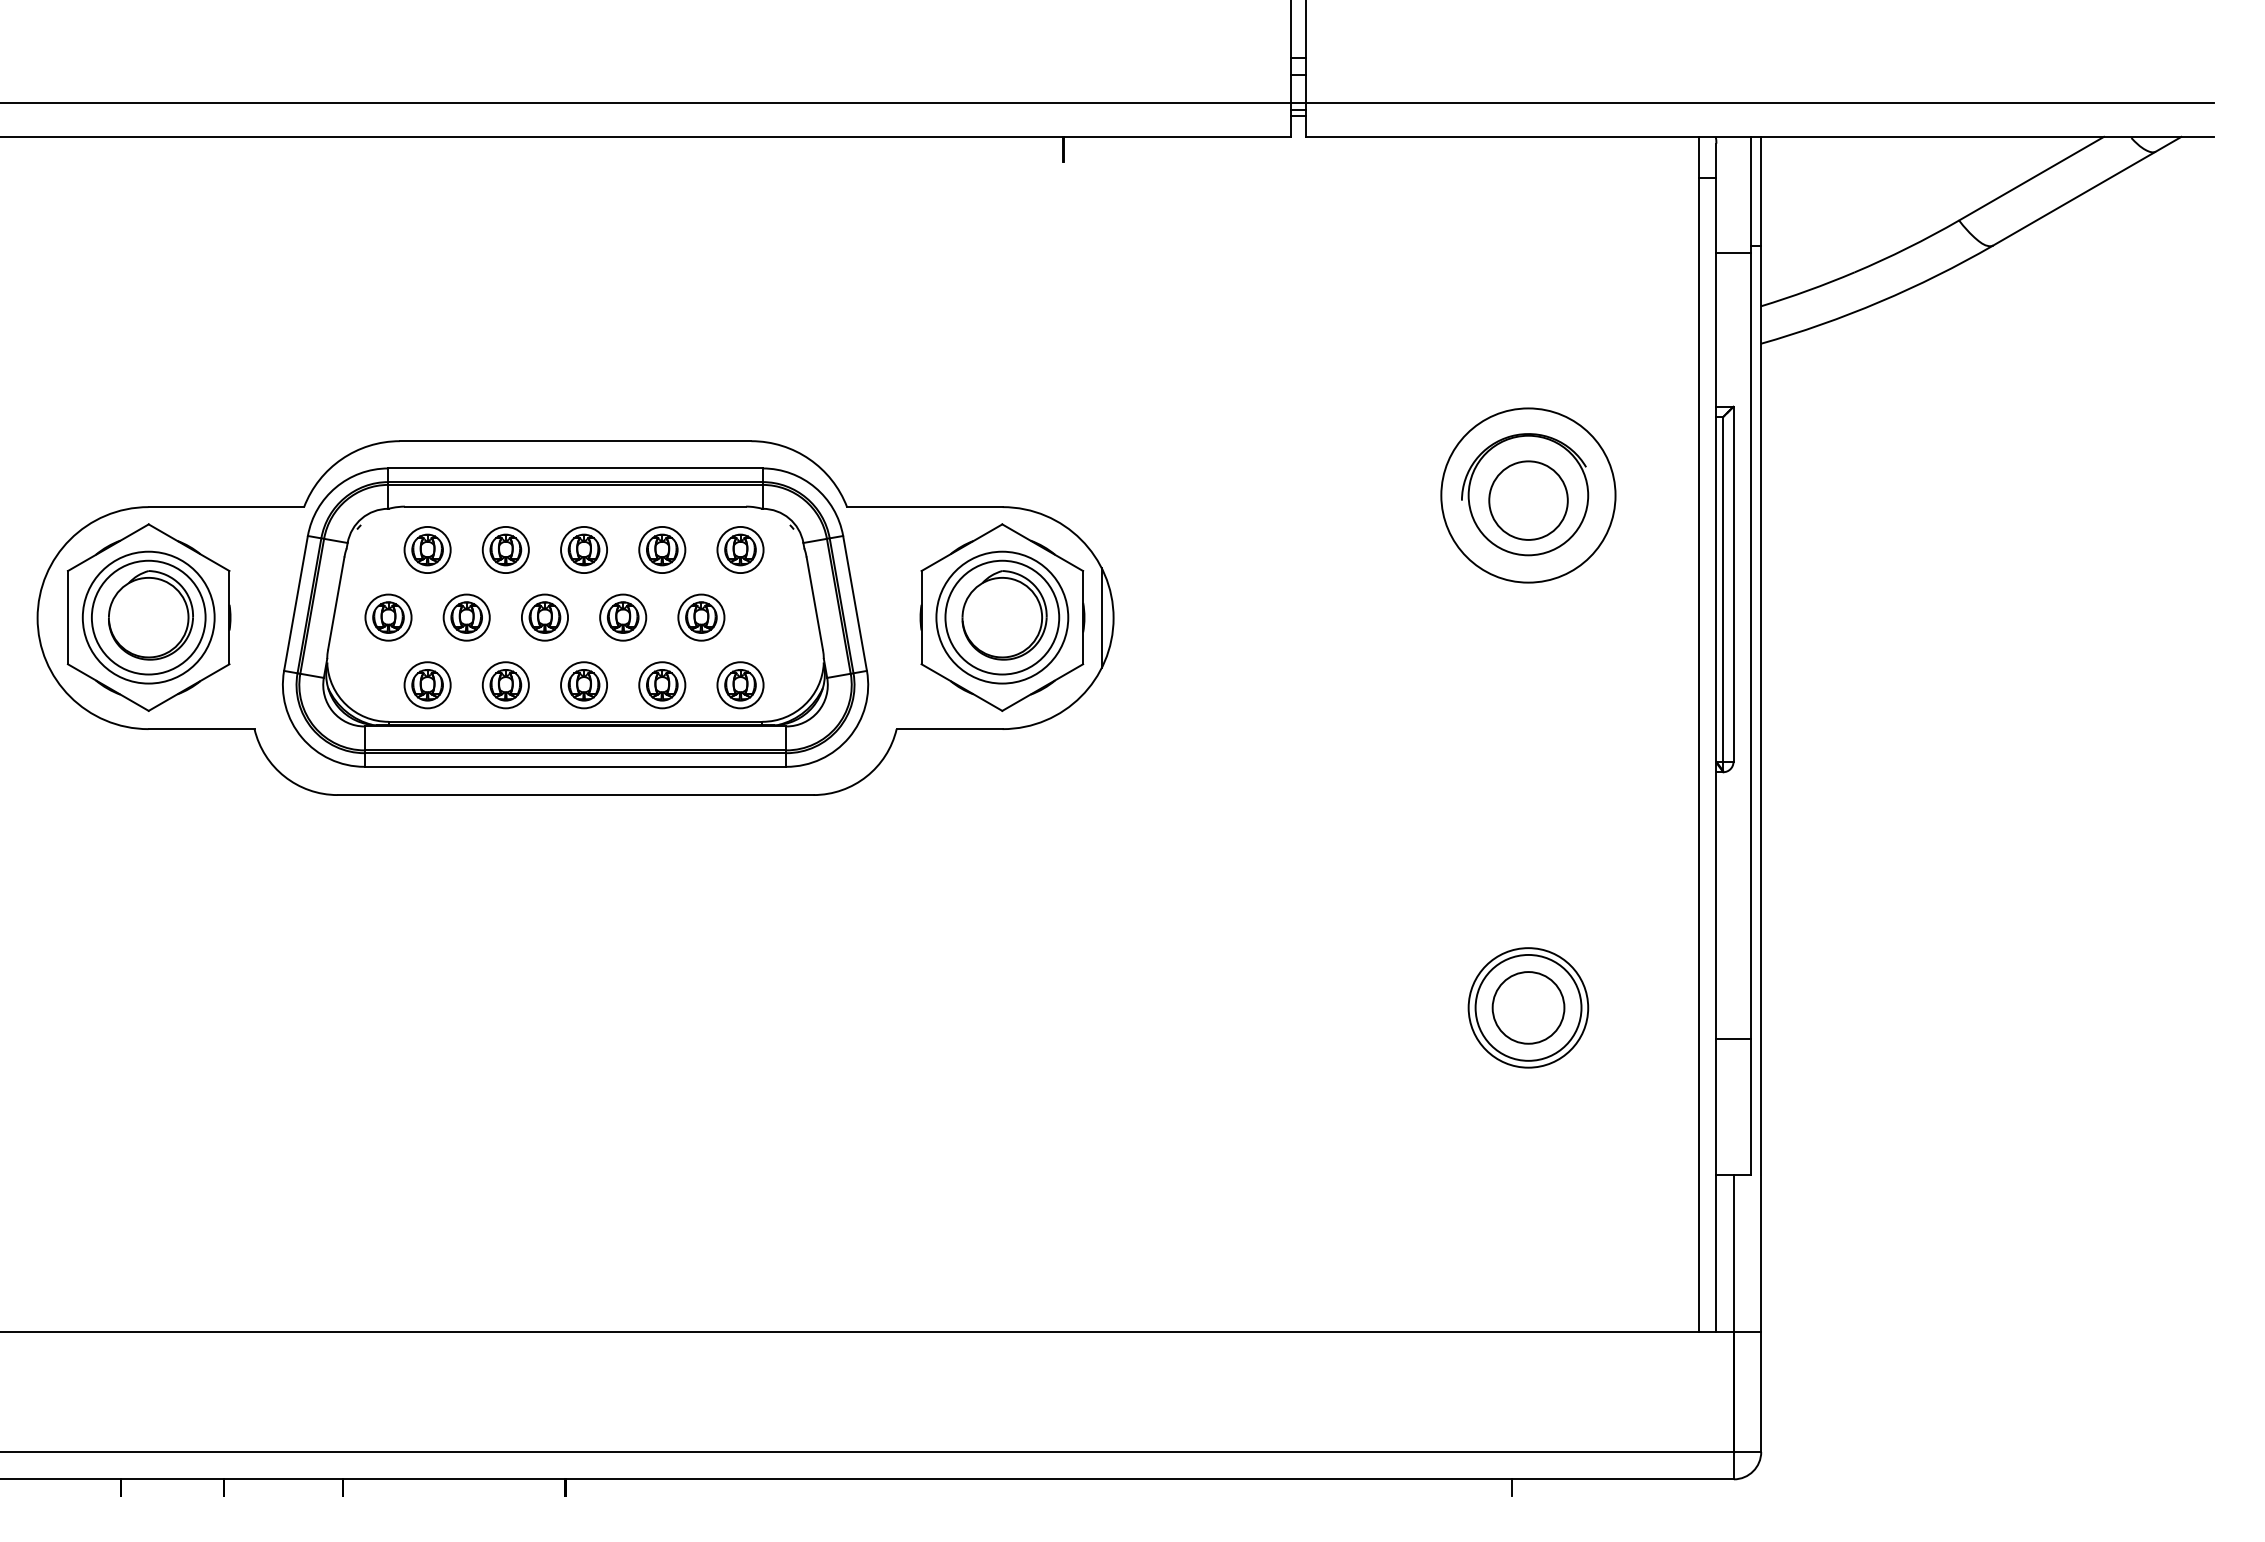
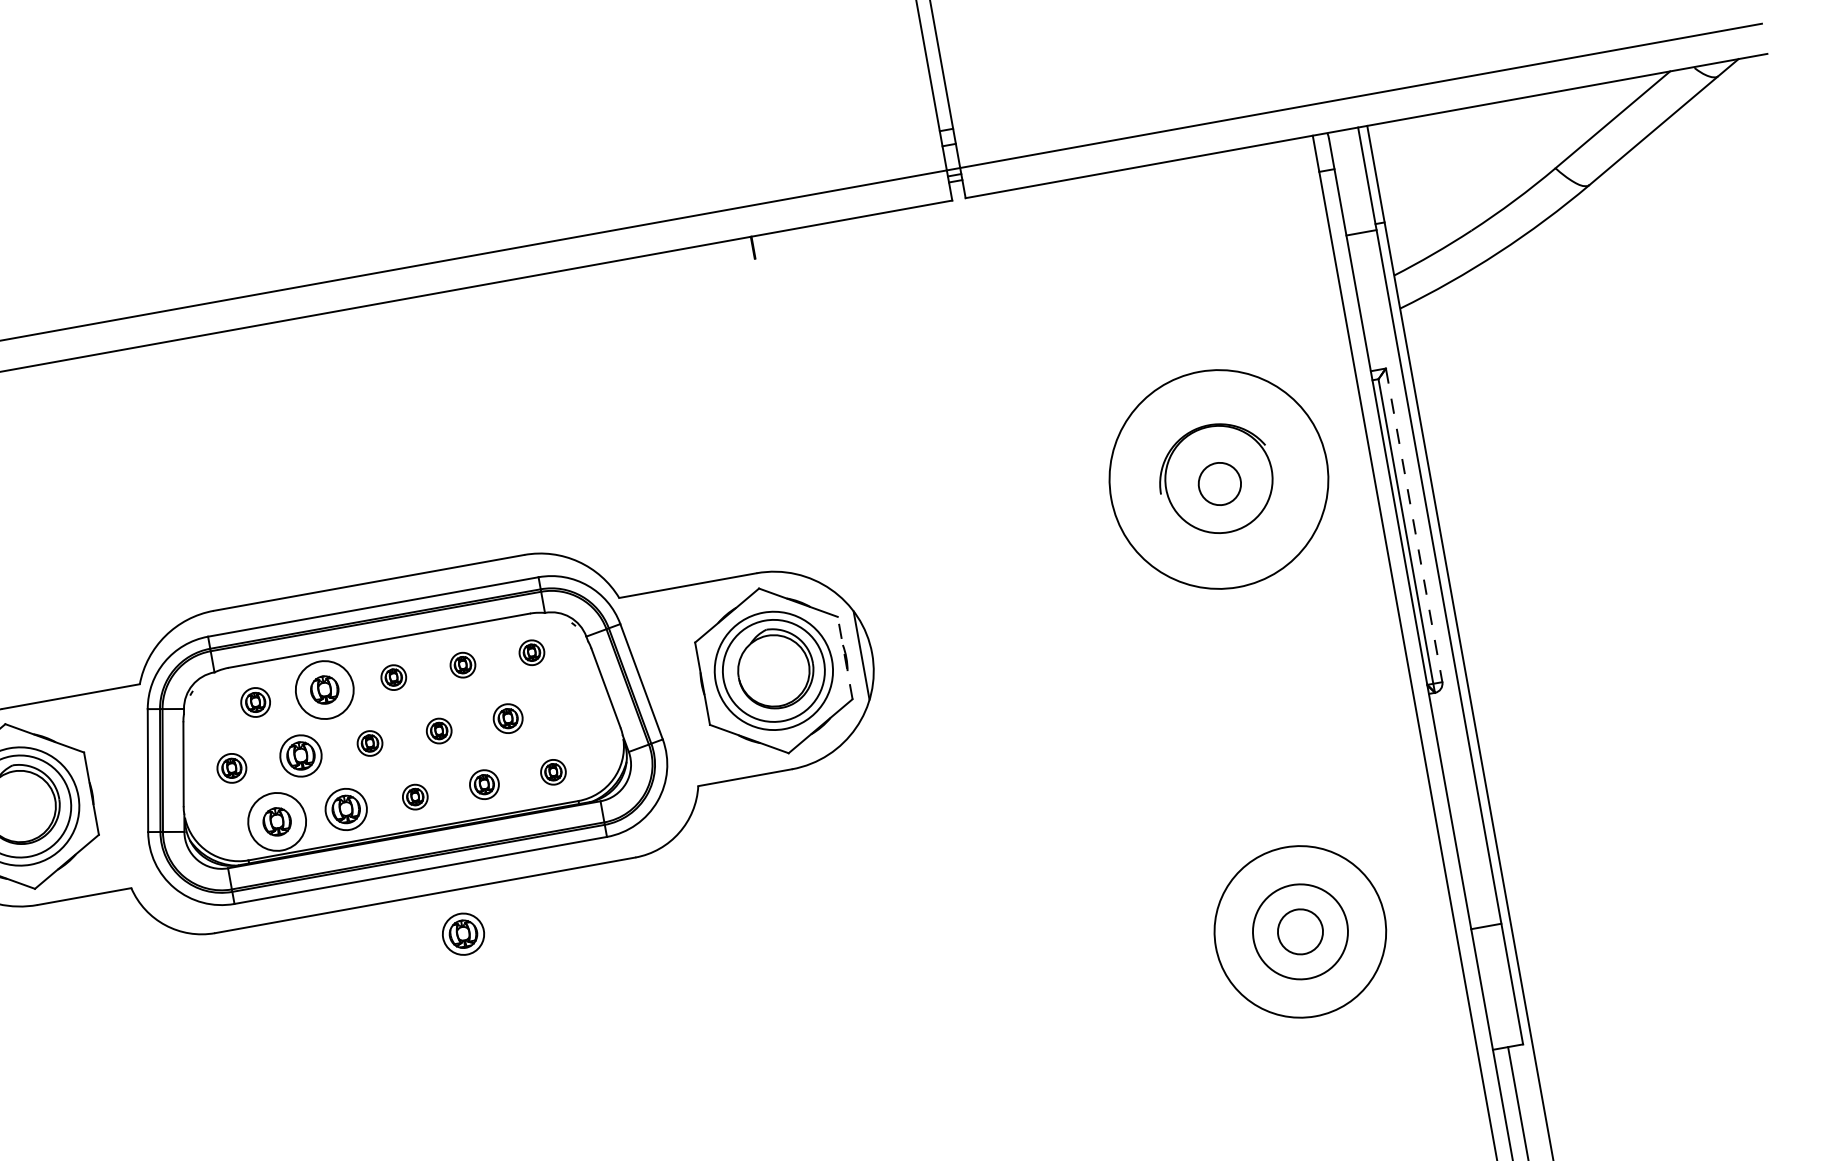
circle: (1528, 495) -> (1219, 479), size x1.4
circle: (1528, 500) -> (1219, 483), size x0.6
part: (427, 549) -> (255, 702), size x0.7
circle: (505, 549) -> (324, 689), size x1.4
part: (583, 549) -> (393, 677), size x0.6
part: (662, 549) -> (462, 664), size x0.6
part: (740, 549) -> (531, 652), size x0.6
line: (1733, 584) -> (1414, 525), solid -> dashed
part: (388, 617) -> (231, 768), size x0.7
part: (544, 617) -> (369, 743), size x0.6
part: (623, 617) -> (439, 730), size x0.6
part: (701, 617) -> (508, 718), size x0.7
line: (1083, 617) -> (845, 657), solid -> dashed
circle: (427, 685) -> (277, 822), size x1.4
part: (583, 685) -> (414, 797), size x0.6
part: (662, 685) -> (484, 784), size x0.7
part: (740, 685) -> (553, 772), size x0.6
part: (609, 845) -> (463, 934), added
circle: (1528, 1007) -> (1300, 931), size x0.7
circle: (1528, 1007) -> (1300, 931), size x1.6

